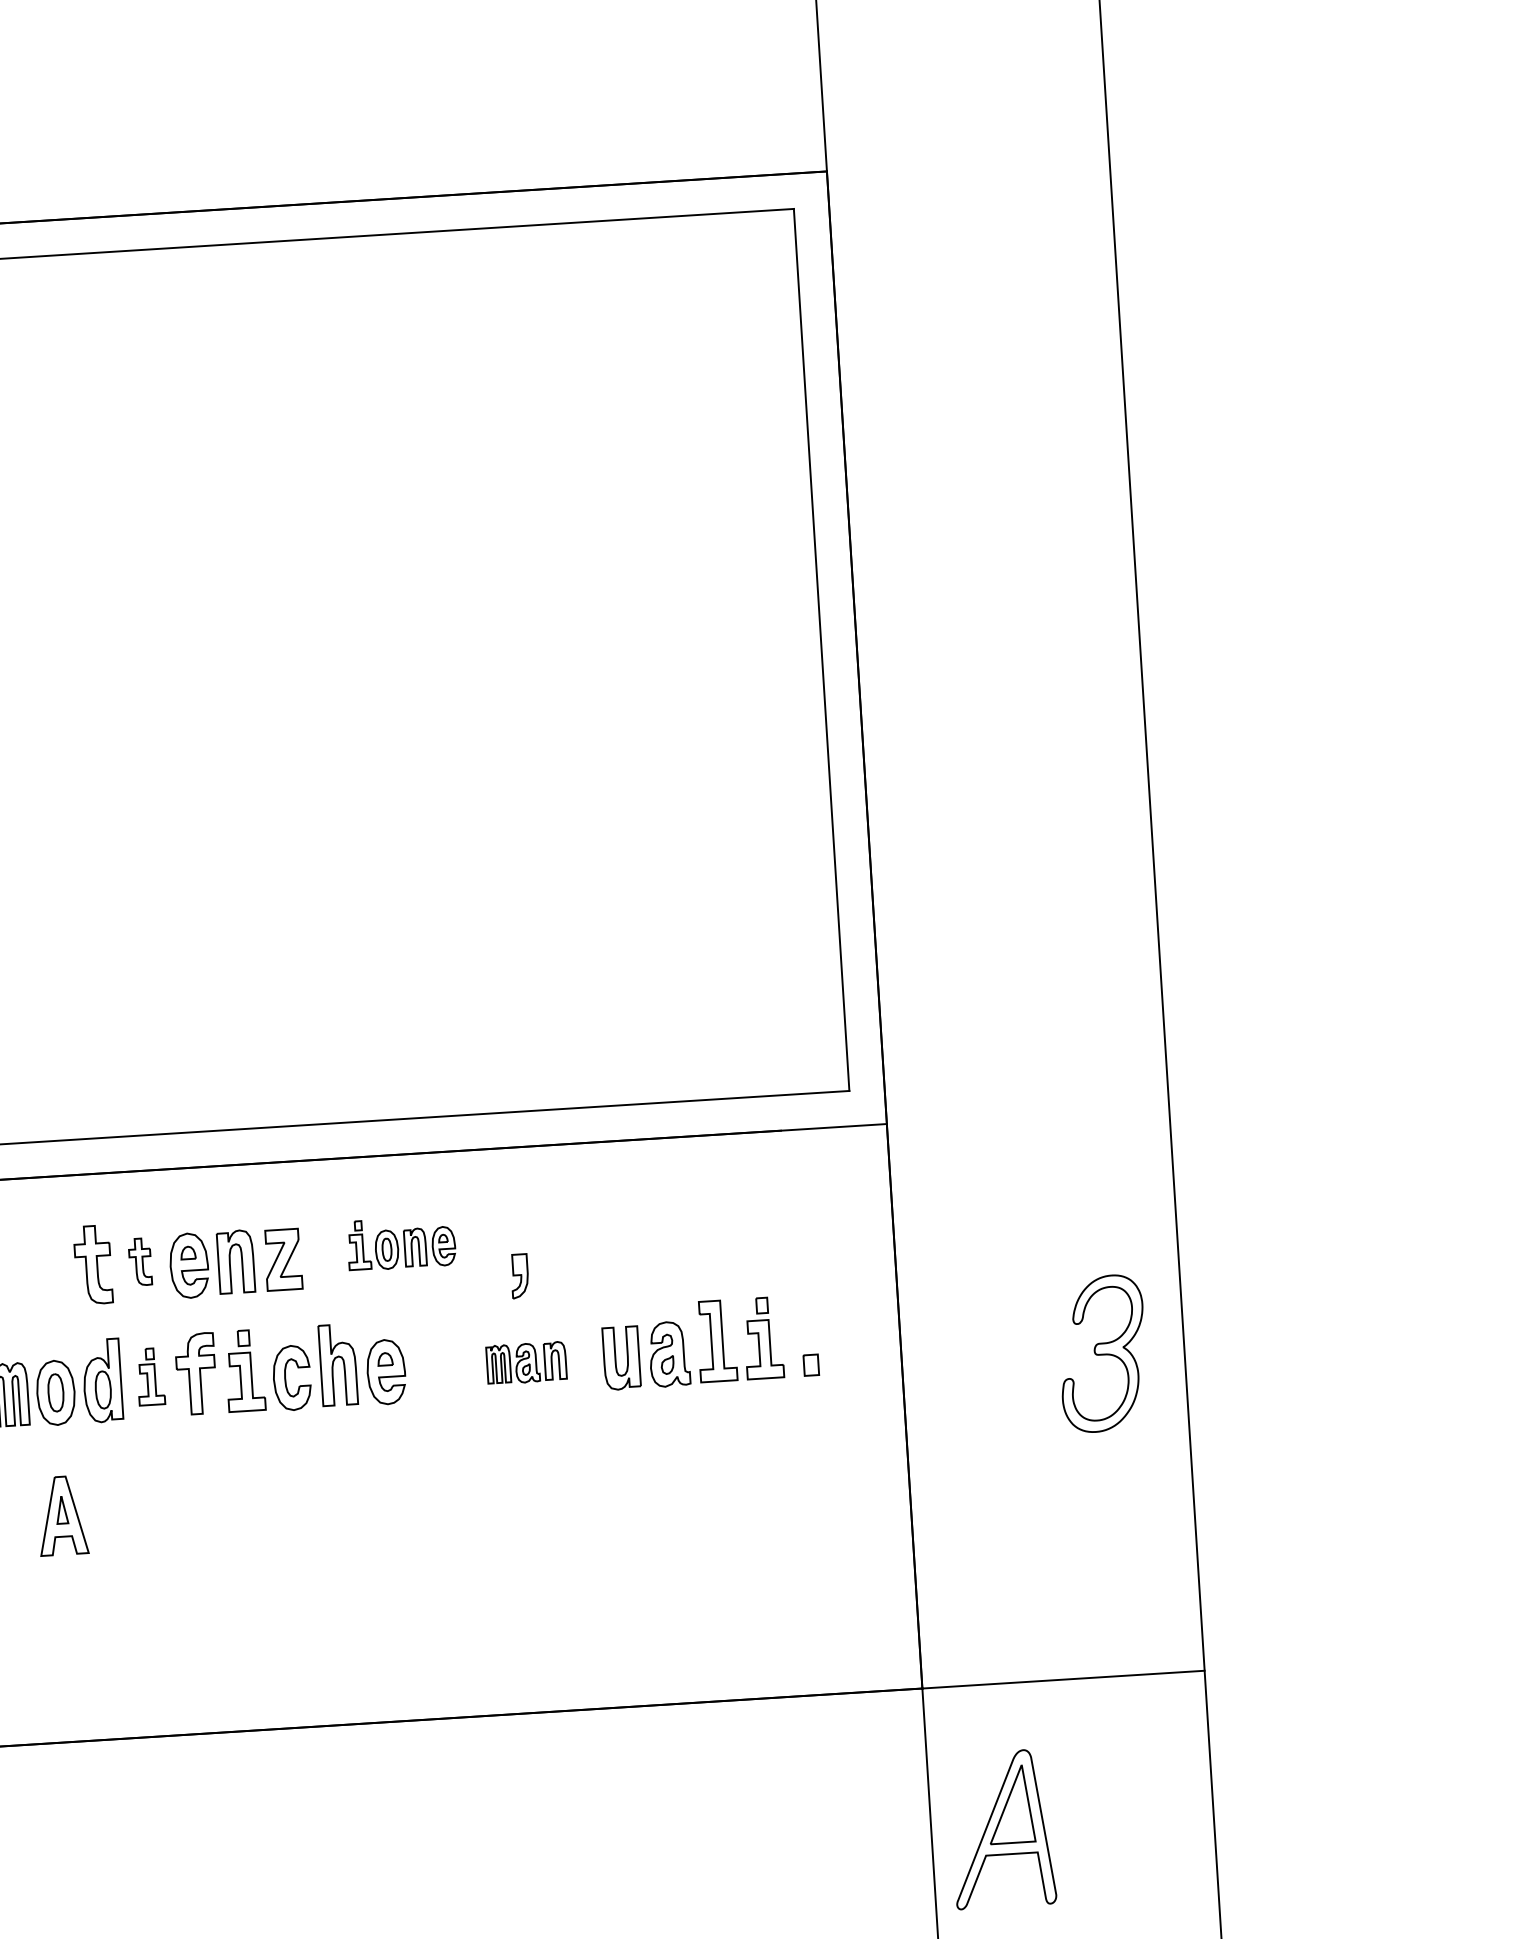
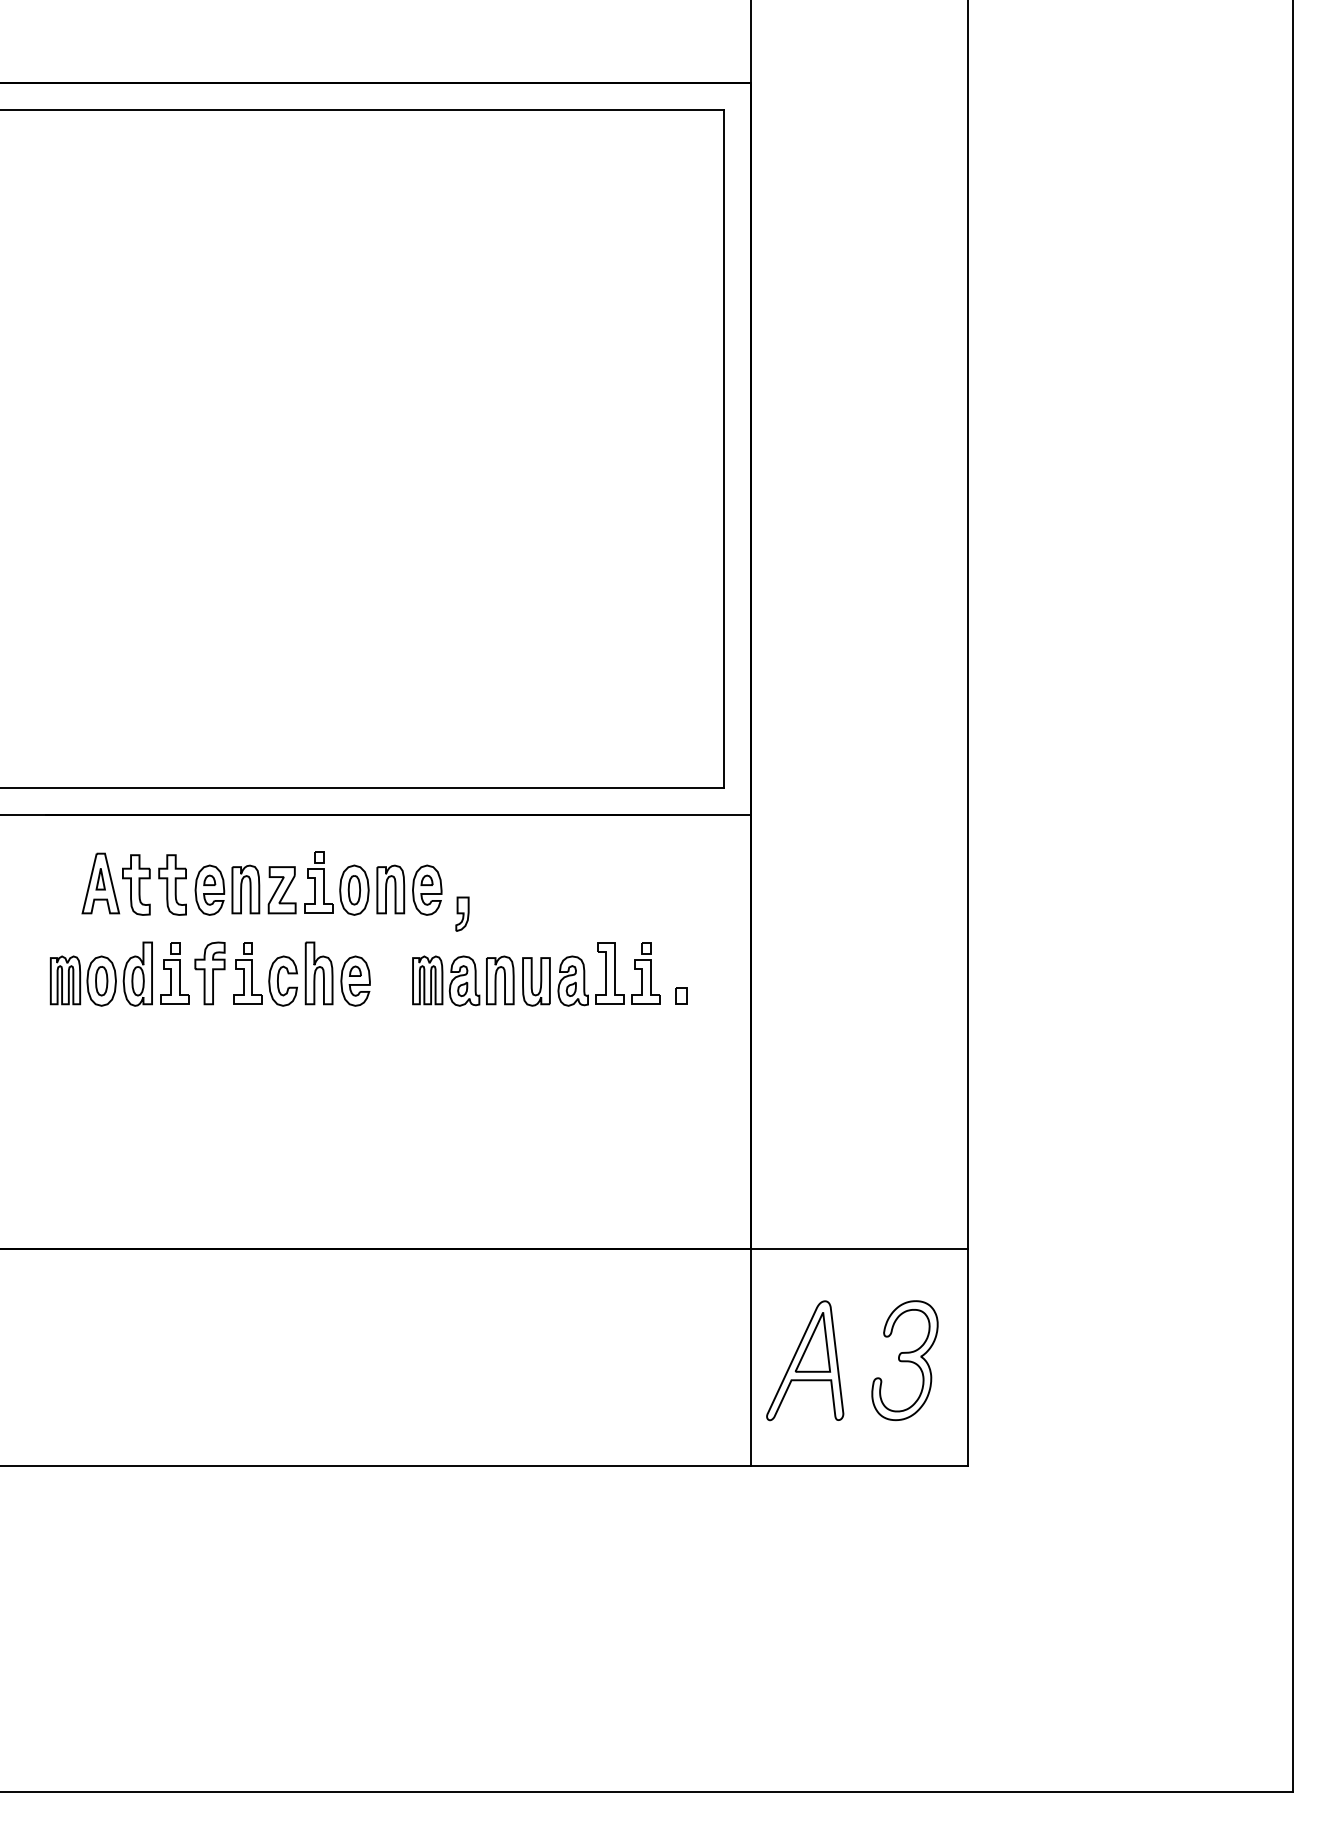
part: (401, 1243) -> (373, 883), size x1.67
part: (140, 1261) -> (172, 884), size x1.67
part: (1102, 1353) -> (904, 1360), moved
part: (526, 1362) -> (463, 980), size x1.67
part: (150, 1376) -> (174, 973), size x1.43
part: (62, 1515) -> (100, 883), moved

